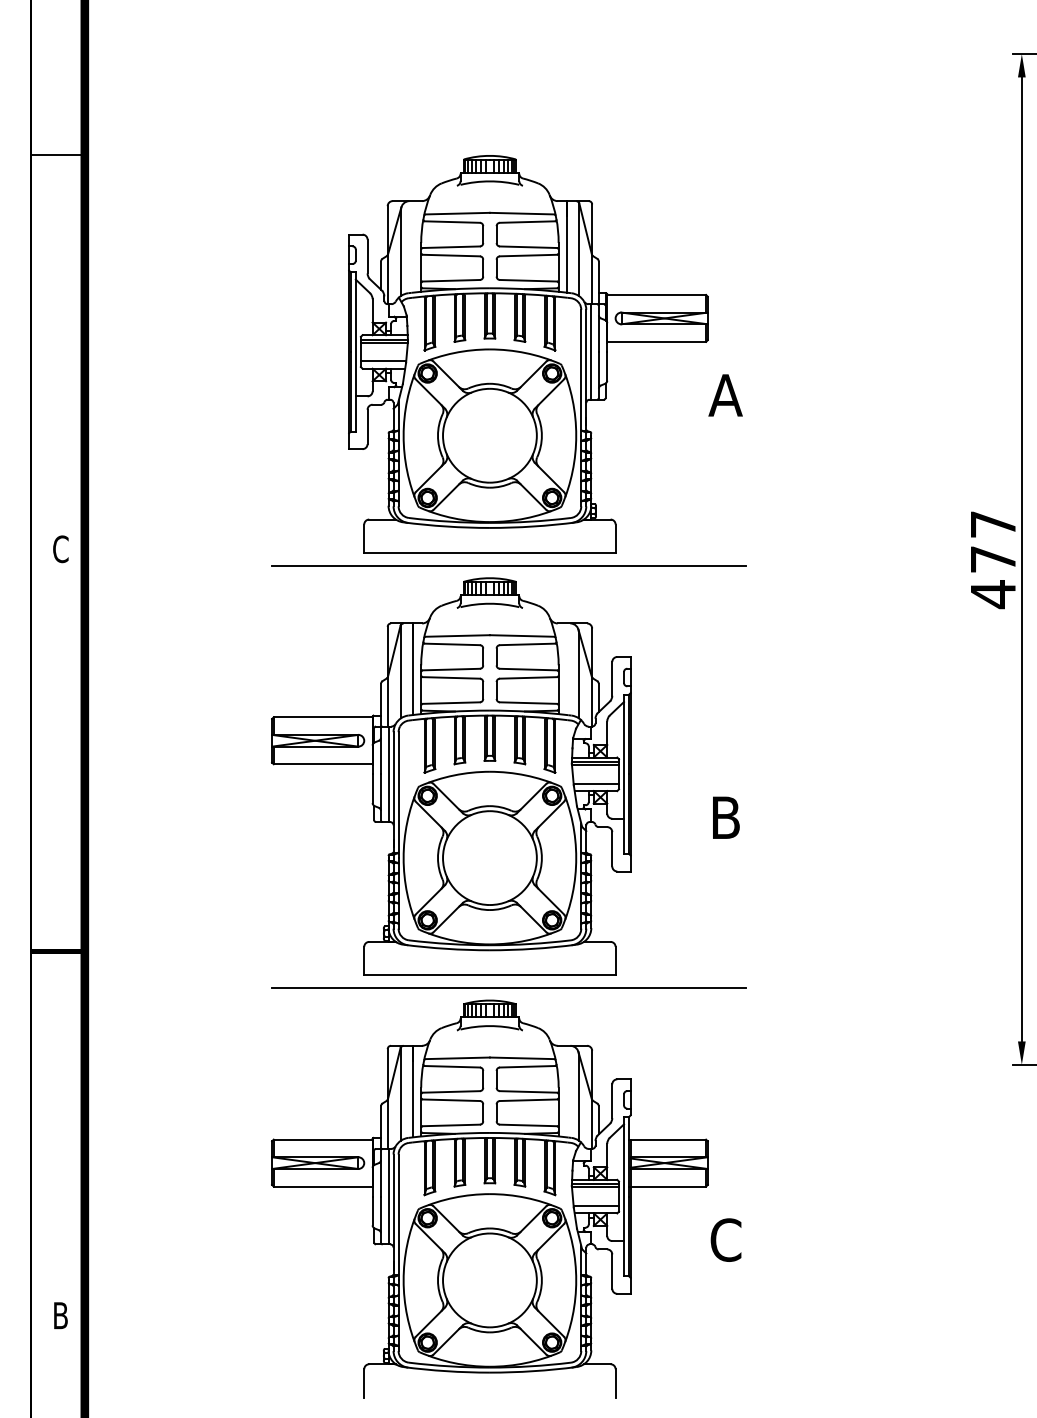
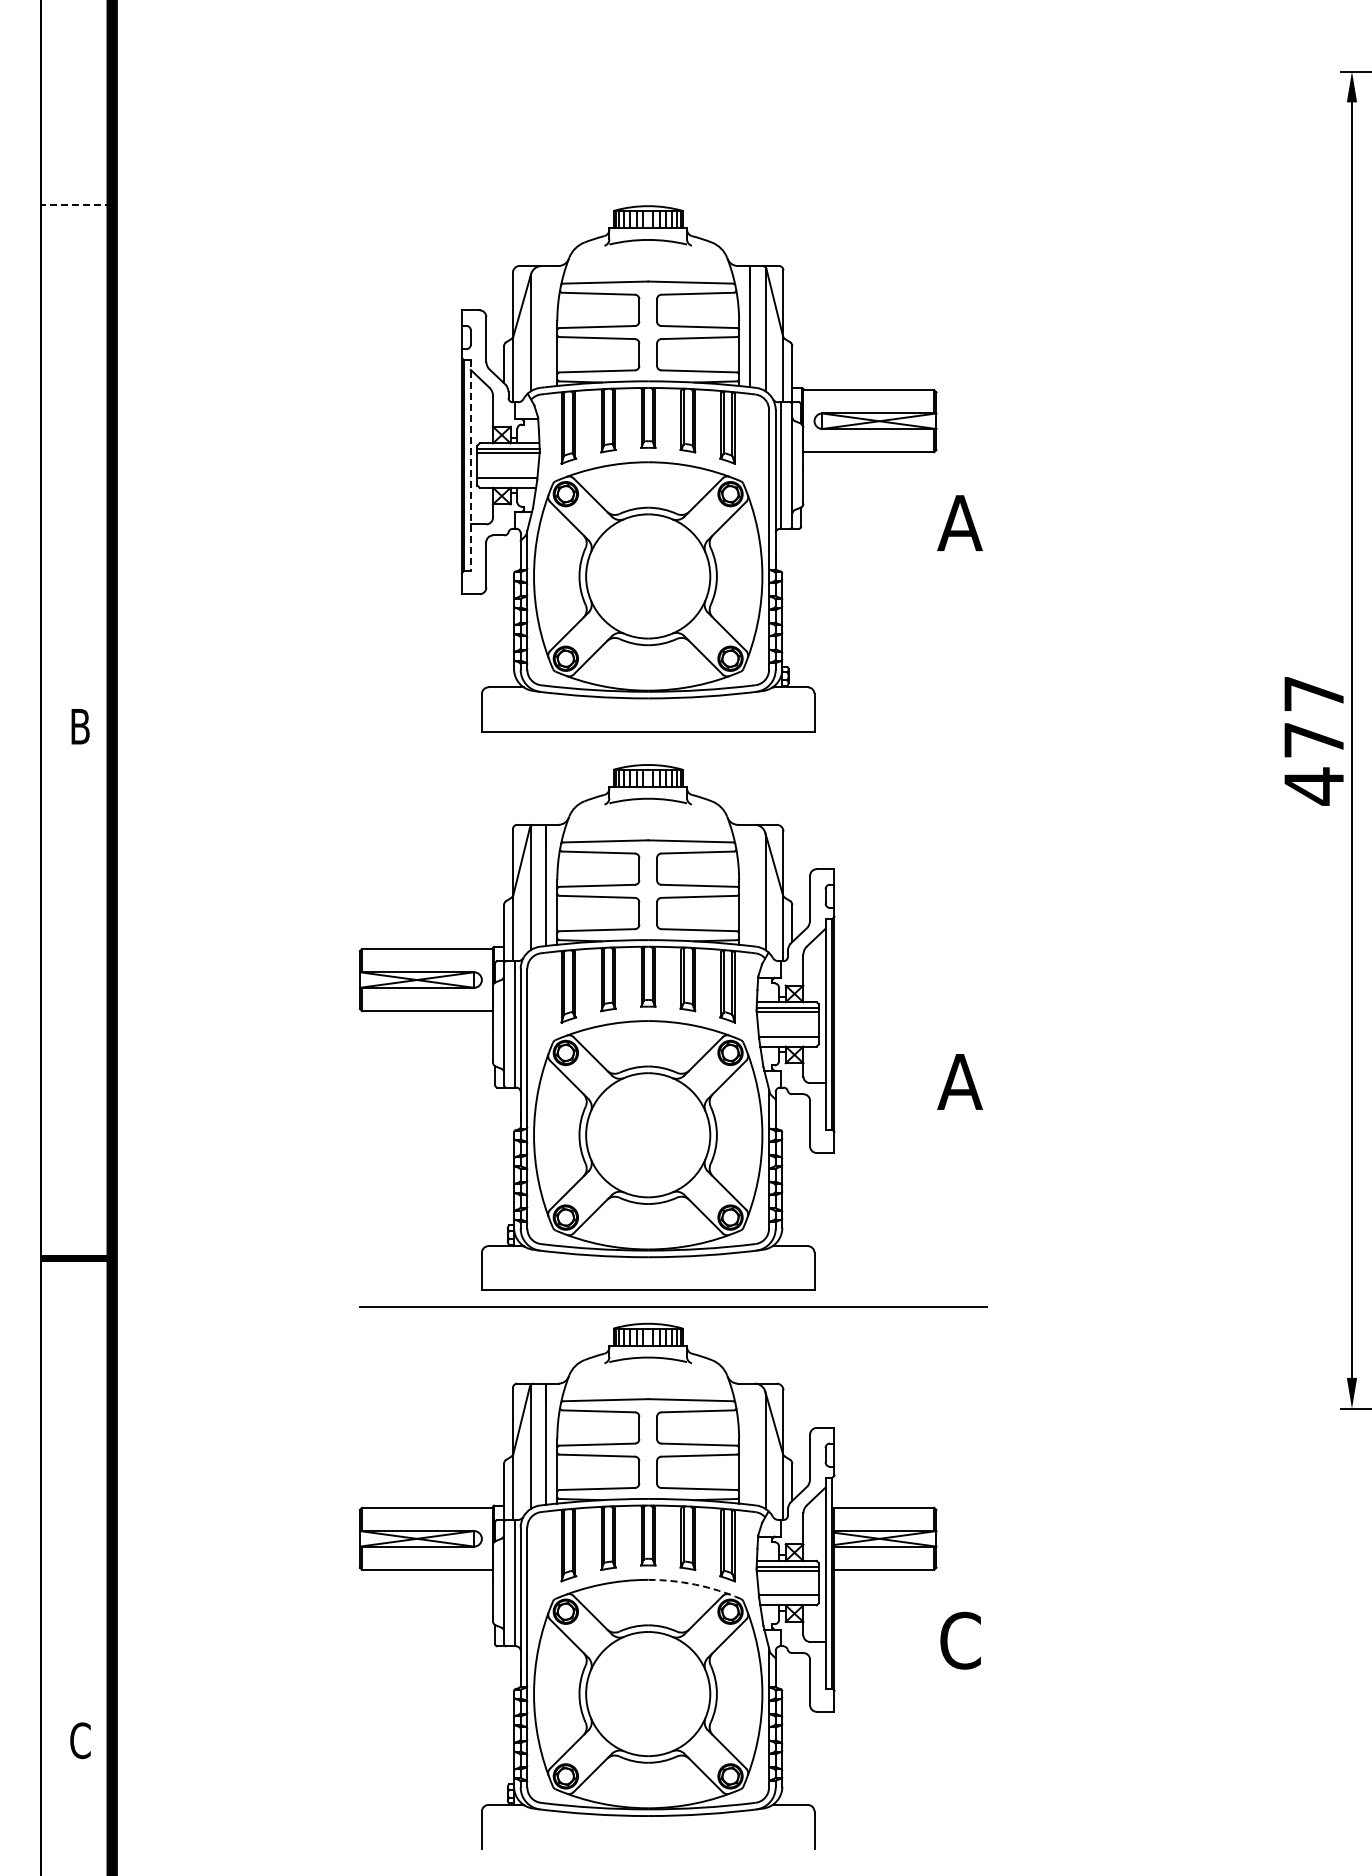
line: (57, 155) -> (76, 205), solid -> dashed
line: (355, 352) -> (470, 466), solid -> dashed
text: (60, 549) -> (80, 726), C -> B
line: (508, 565) -> (672, 748), removed
text: (725, 817) -> (959, 1081), B -> A
arc: (525, 1197) -> (695, 1584), solid -> dashed
text: (60, 1315) -> (80, 1740), B -> C

